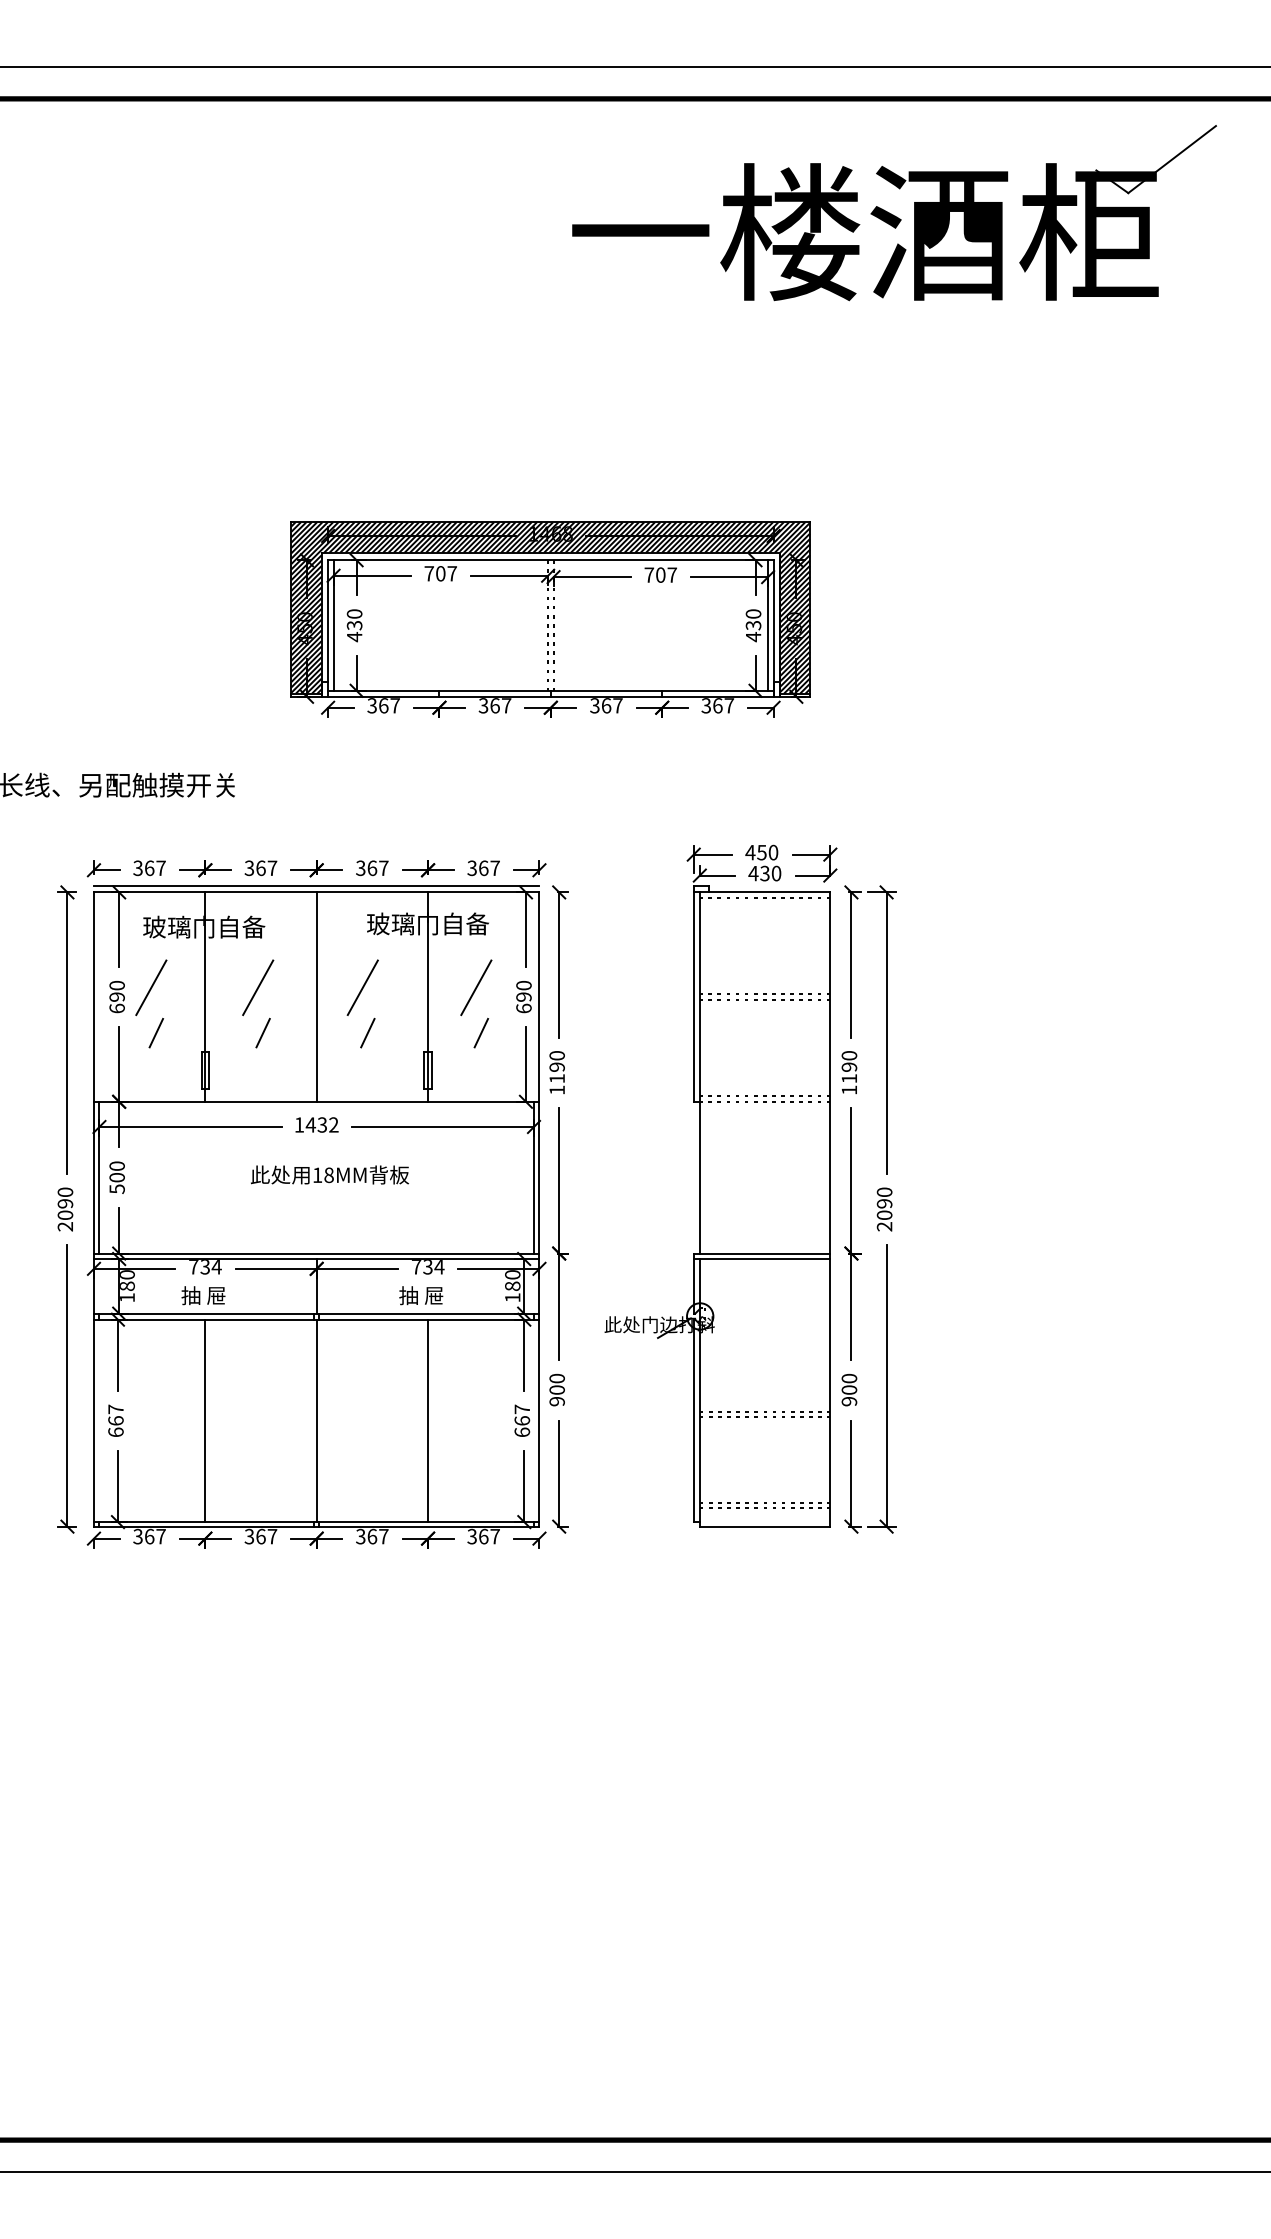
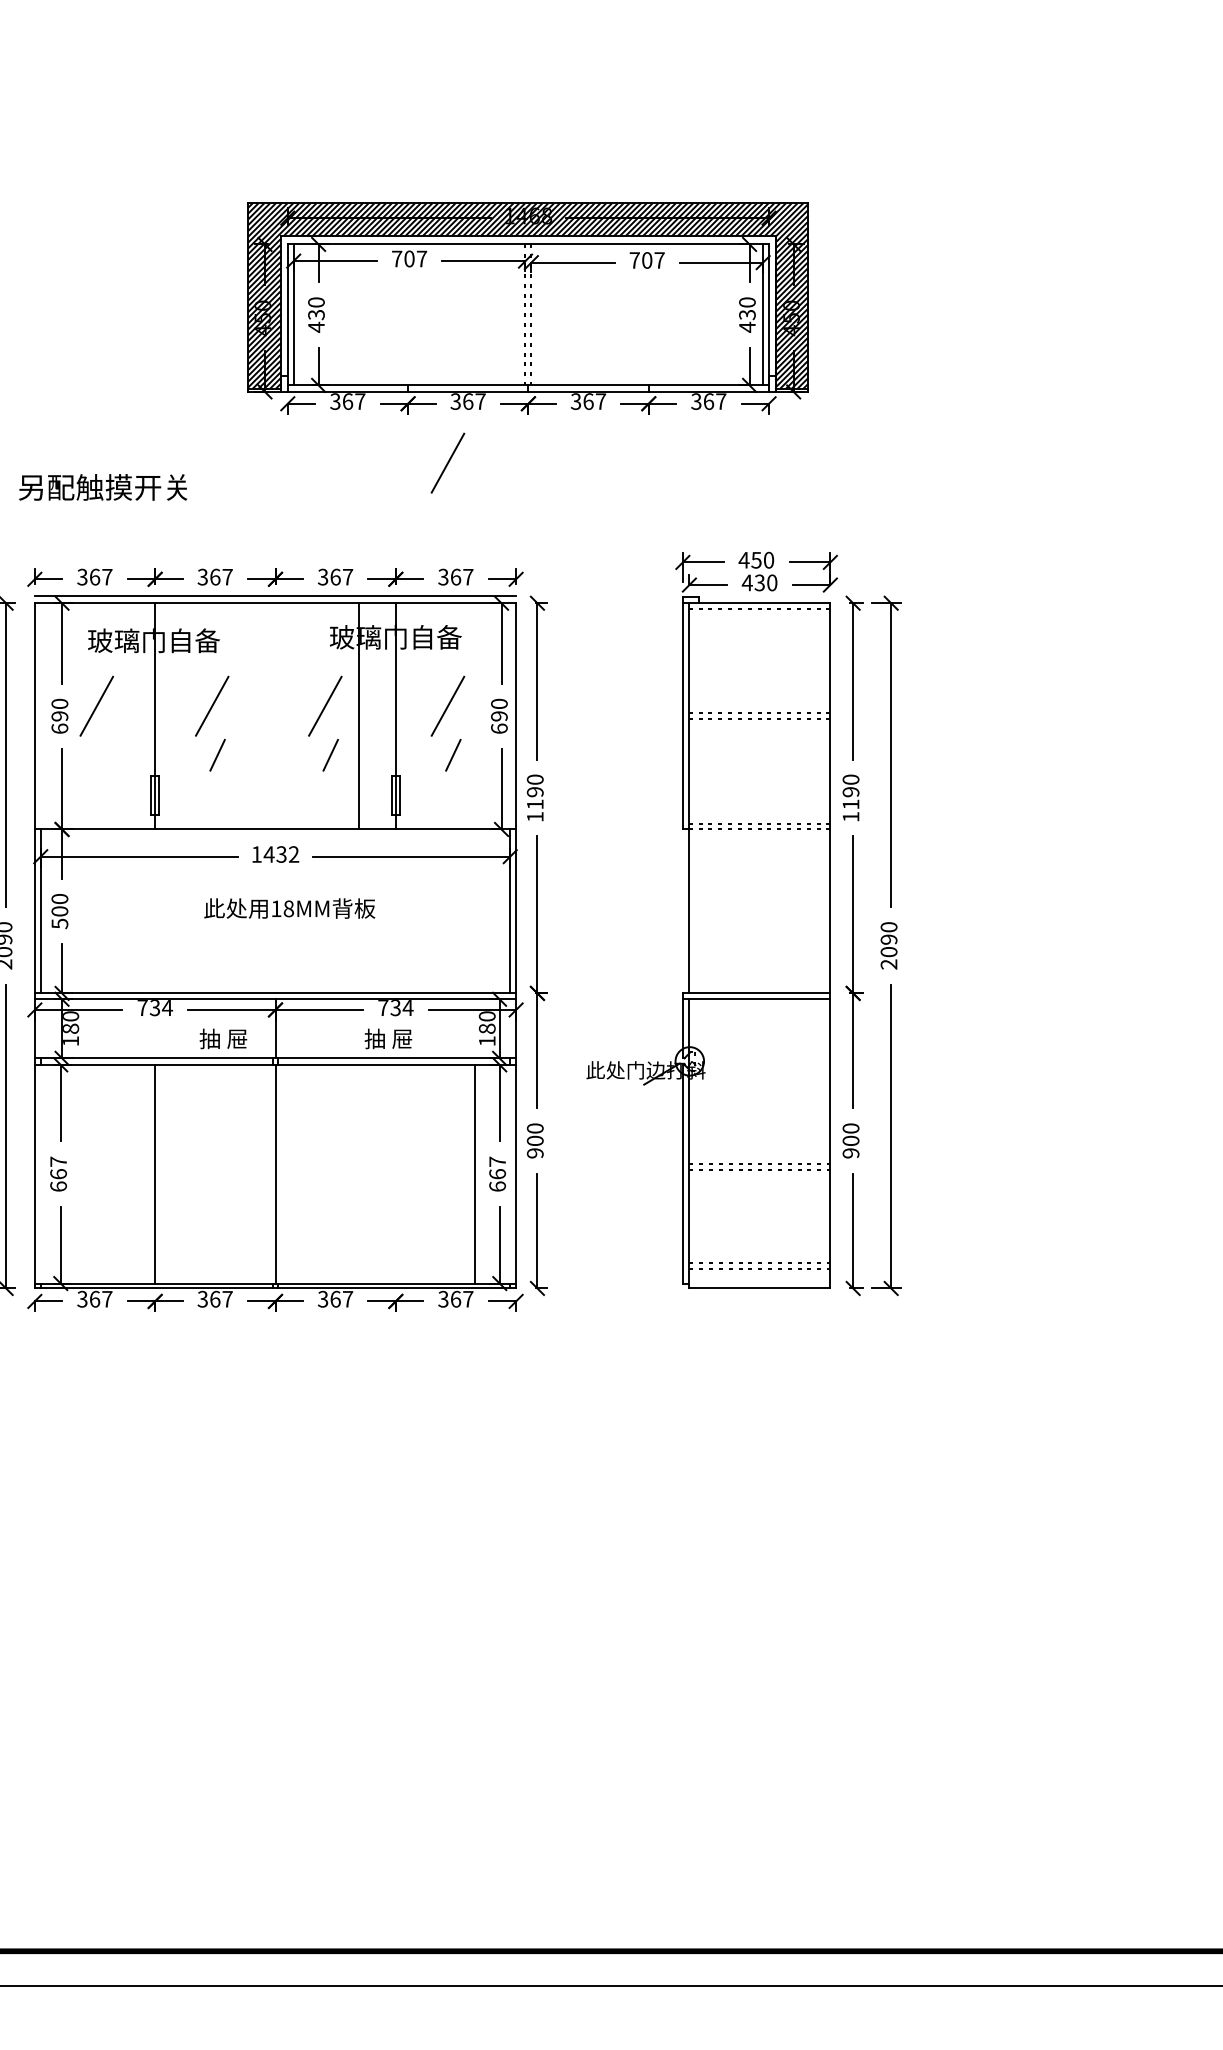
line: (476, 762) -> (448, 462), added
line: (316, 996) -> (358, 715), moved
line: (156, 1032) -> (102, 754), removed
text: (203, 1295) -> (223, 1038), moved
line: (428, 1420) -> (475, 1173), moved

